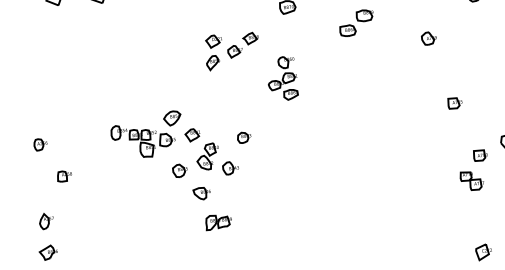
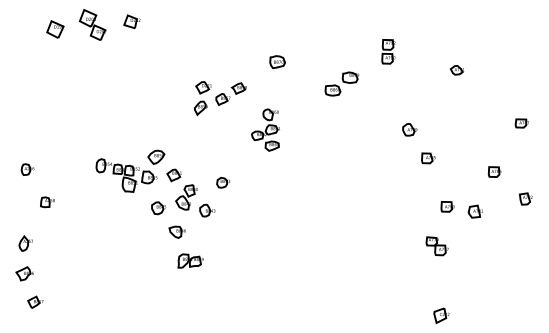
part: (428, 38) -> (409, 129), moved
part: (455, 103) -> (428, 158), moved
part: (480, 155) -> (447, 206), moved

